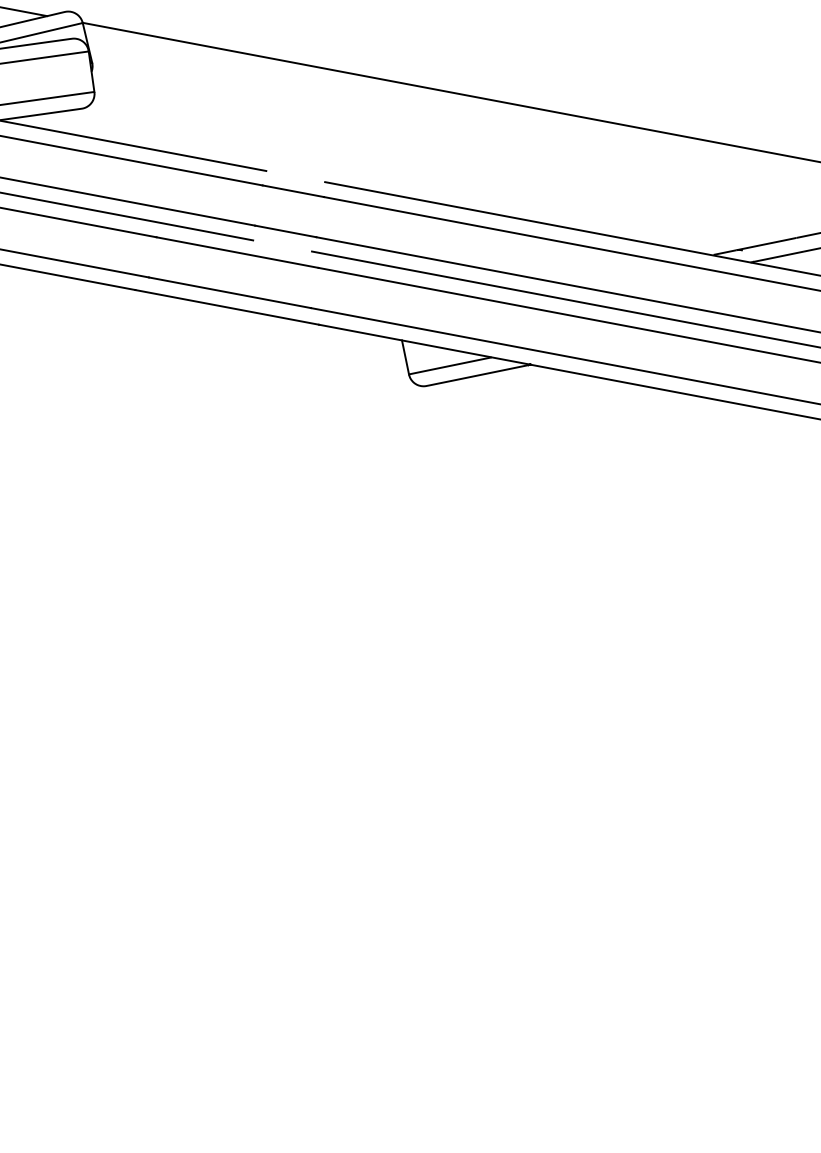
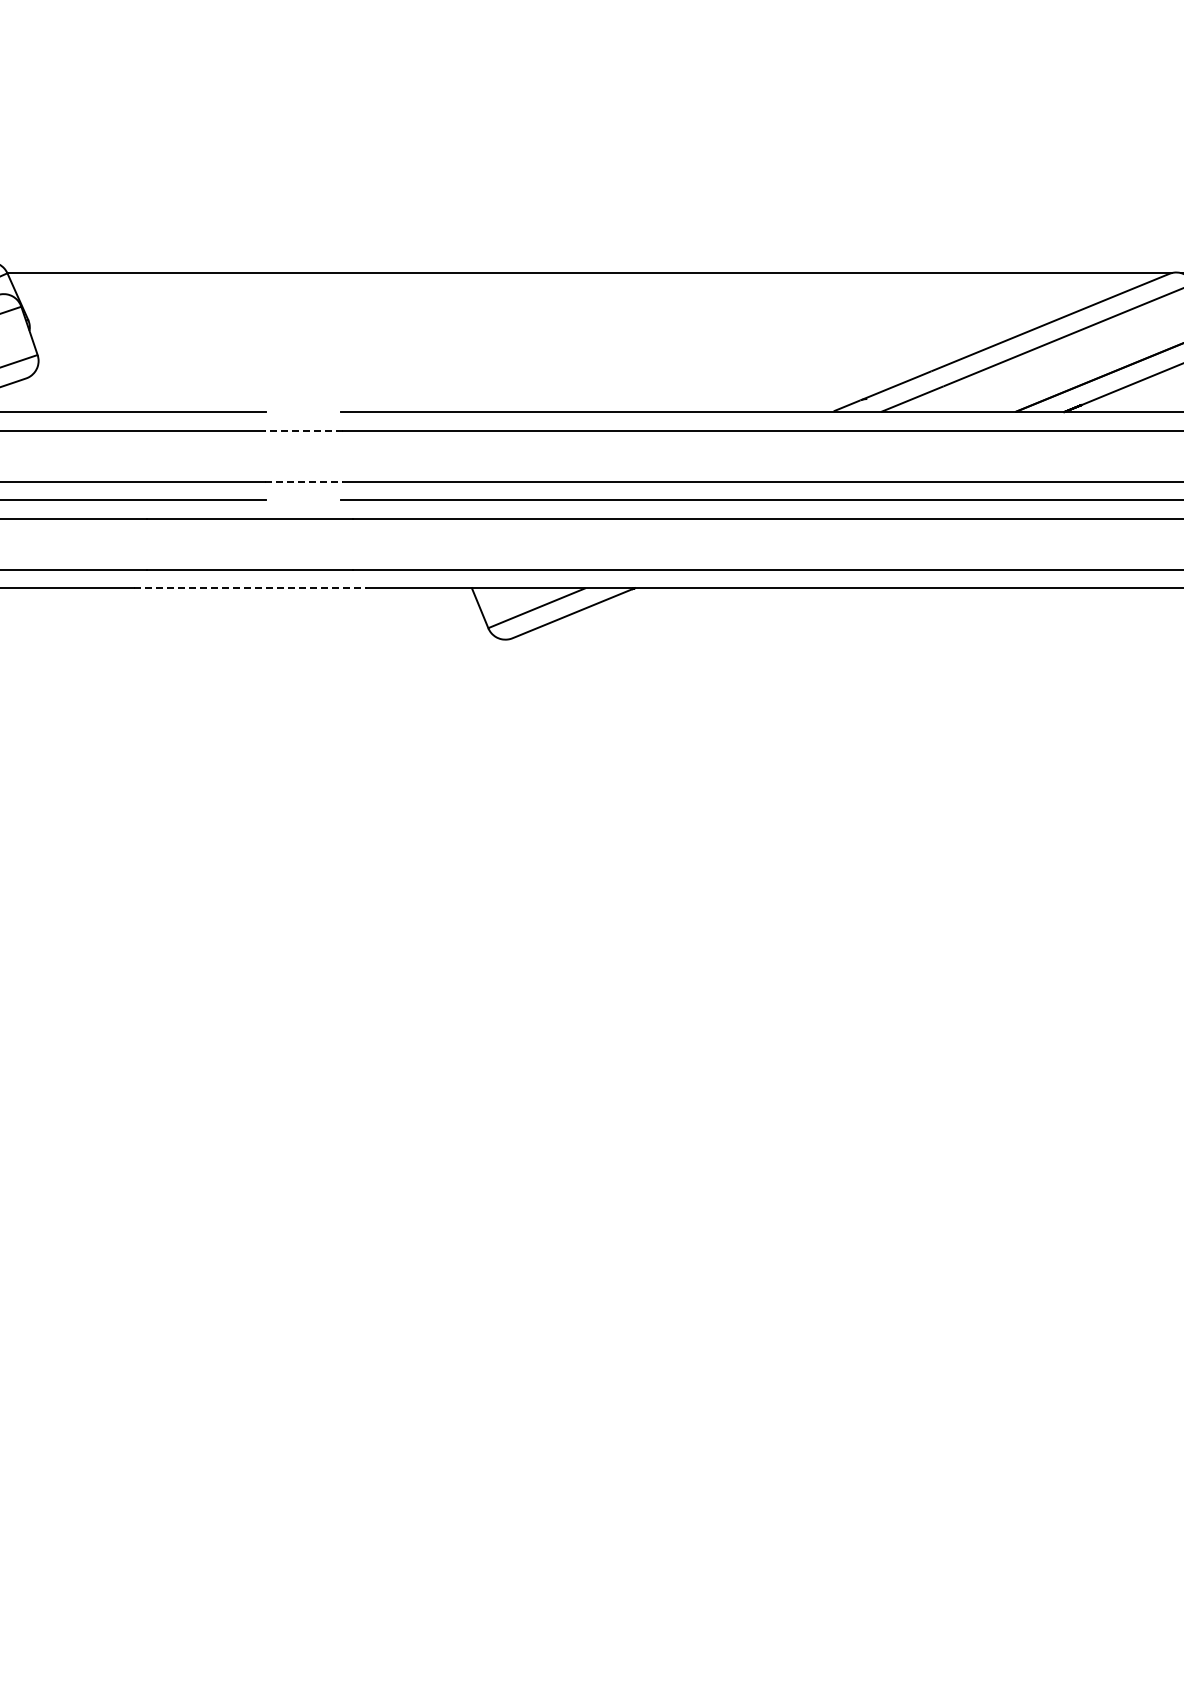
line: (293, 191) -> (304, 430), solid -> dashed
line: (285, 231) -> (304, 481), solid -> dashed
line: (227, 307) -> (250, 588), solid -> dashed

